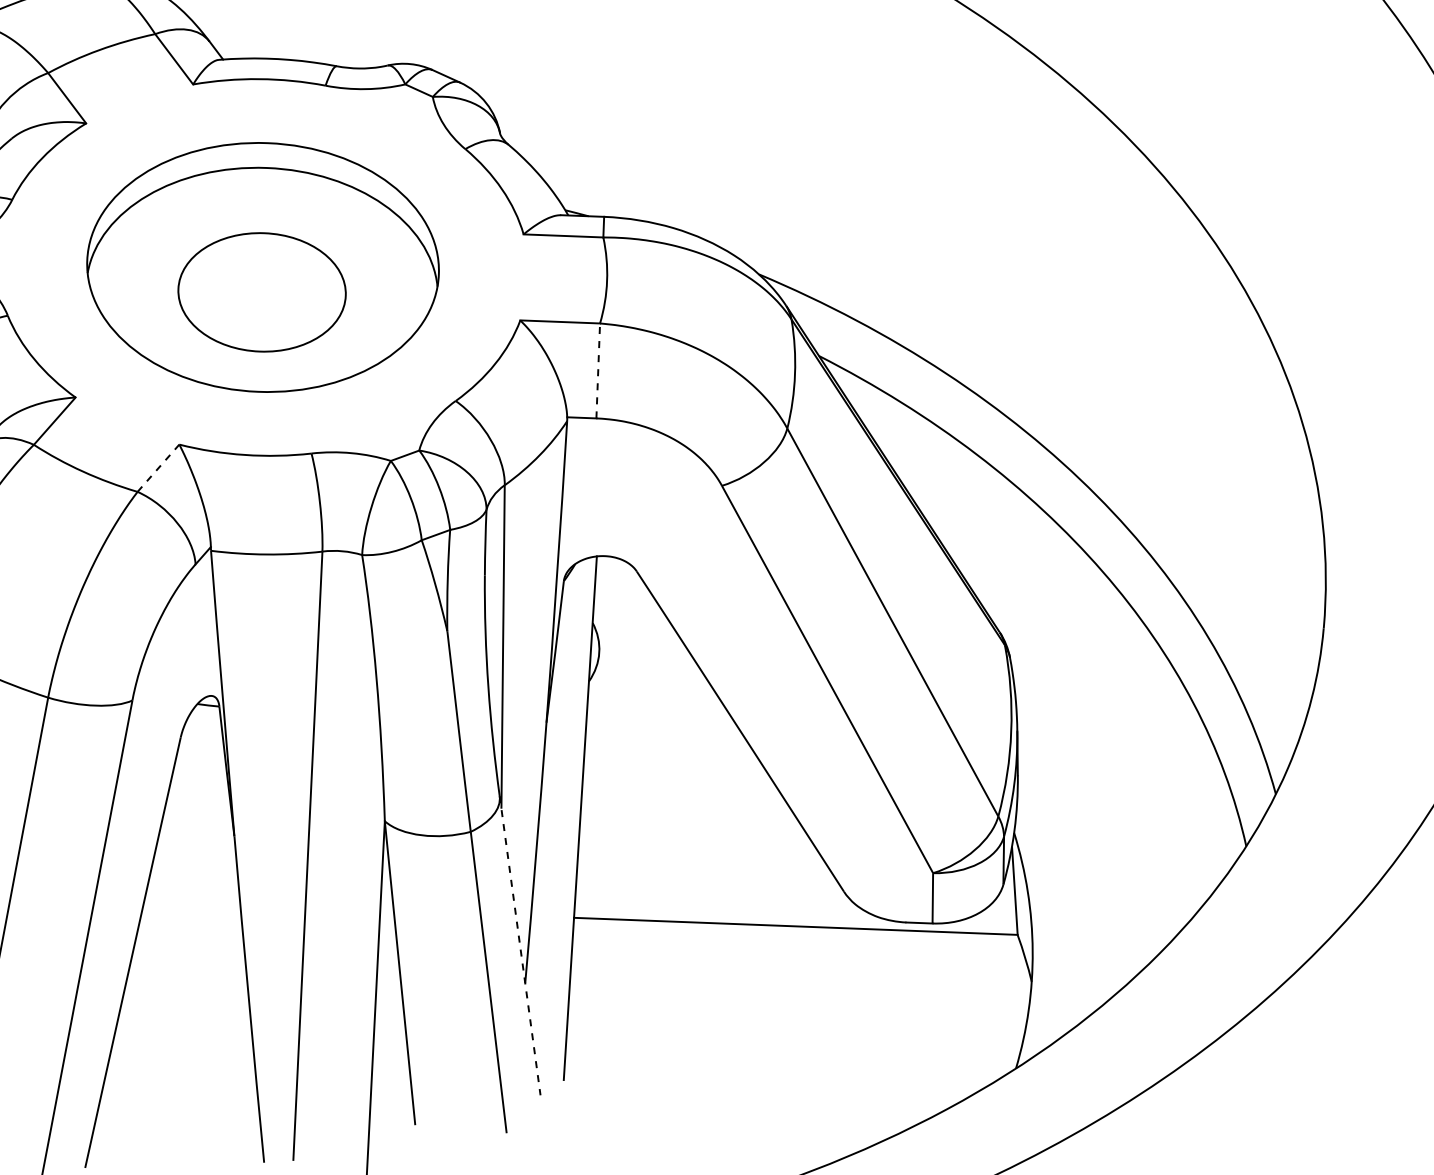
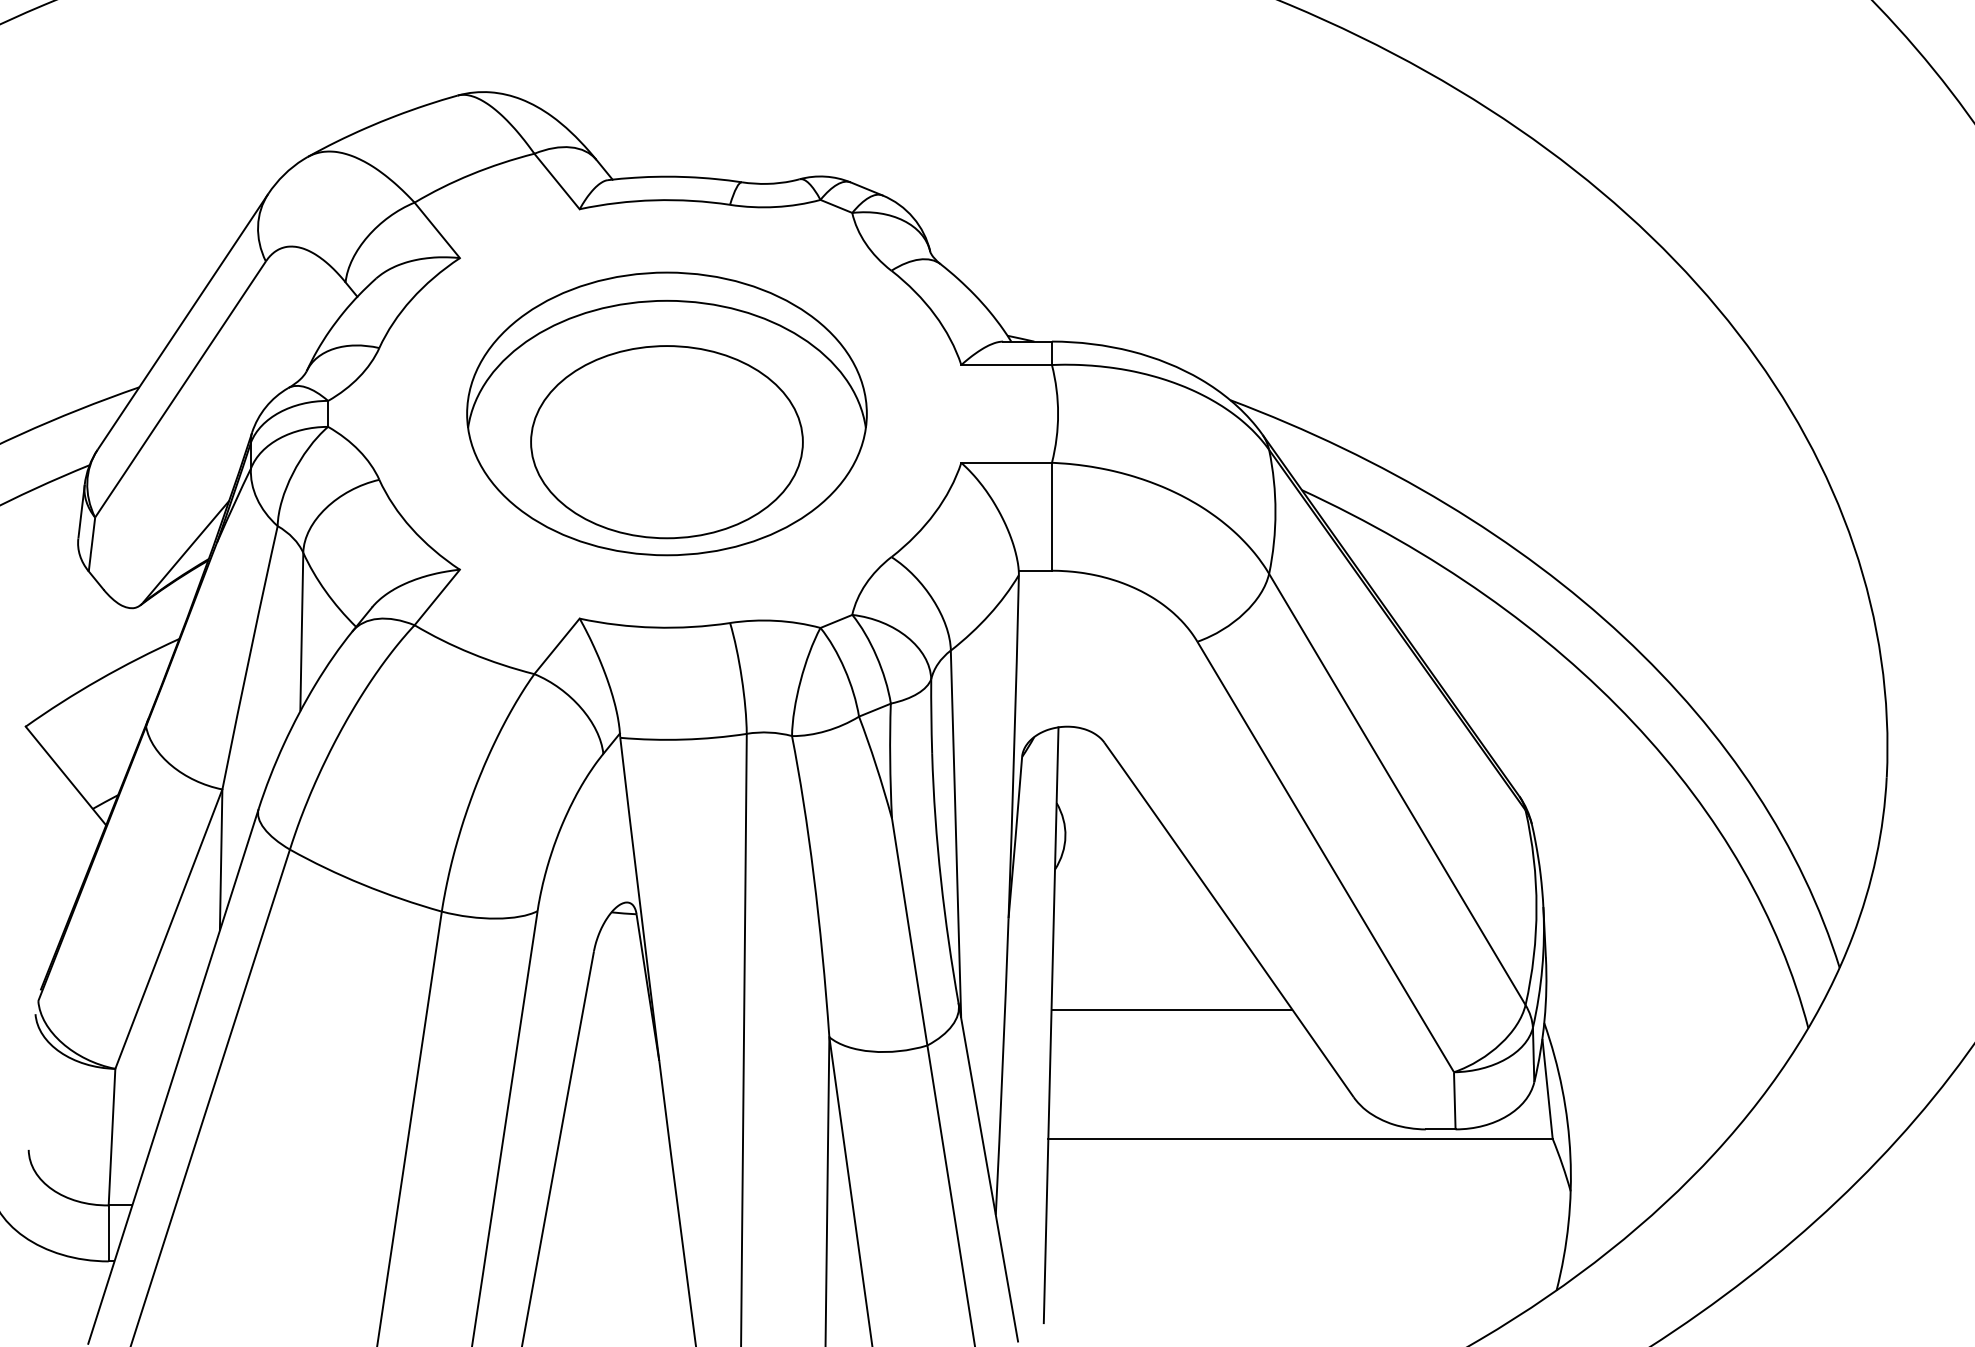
part: (261, 292) -> (666, 442), size x1.43
line: (597, 370) -> (1051, 516), dashed -> solid
line: (158, 468) -> (557, 646), dashed -> solid
line: (686, 808) -> (1171, 1009), added
line: (520, 946) -> (988, 1173), dashed -> solid

